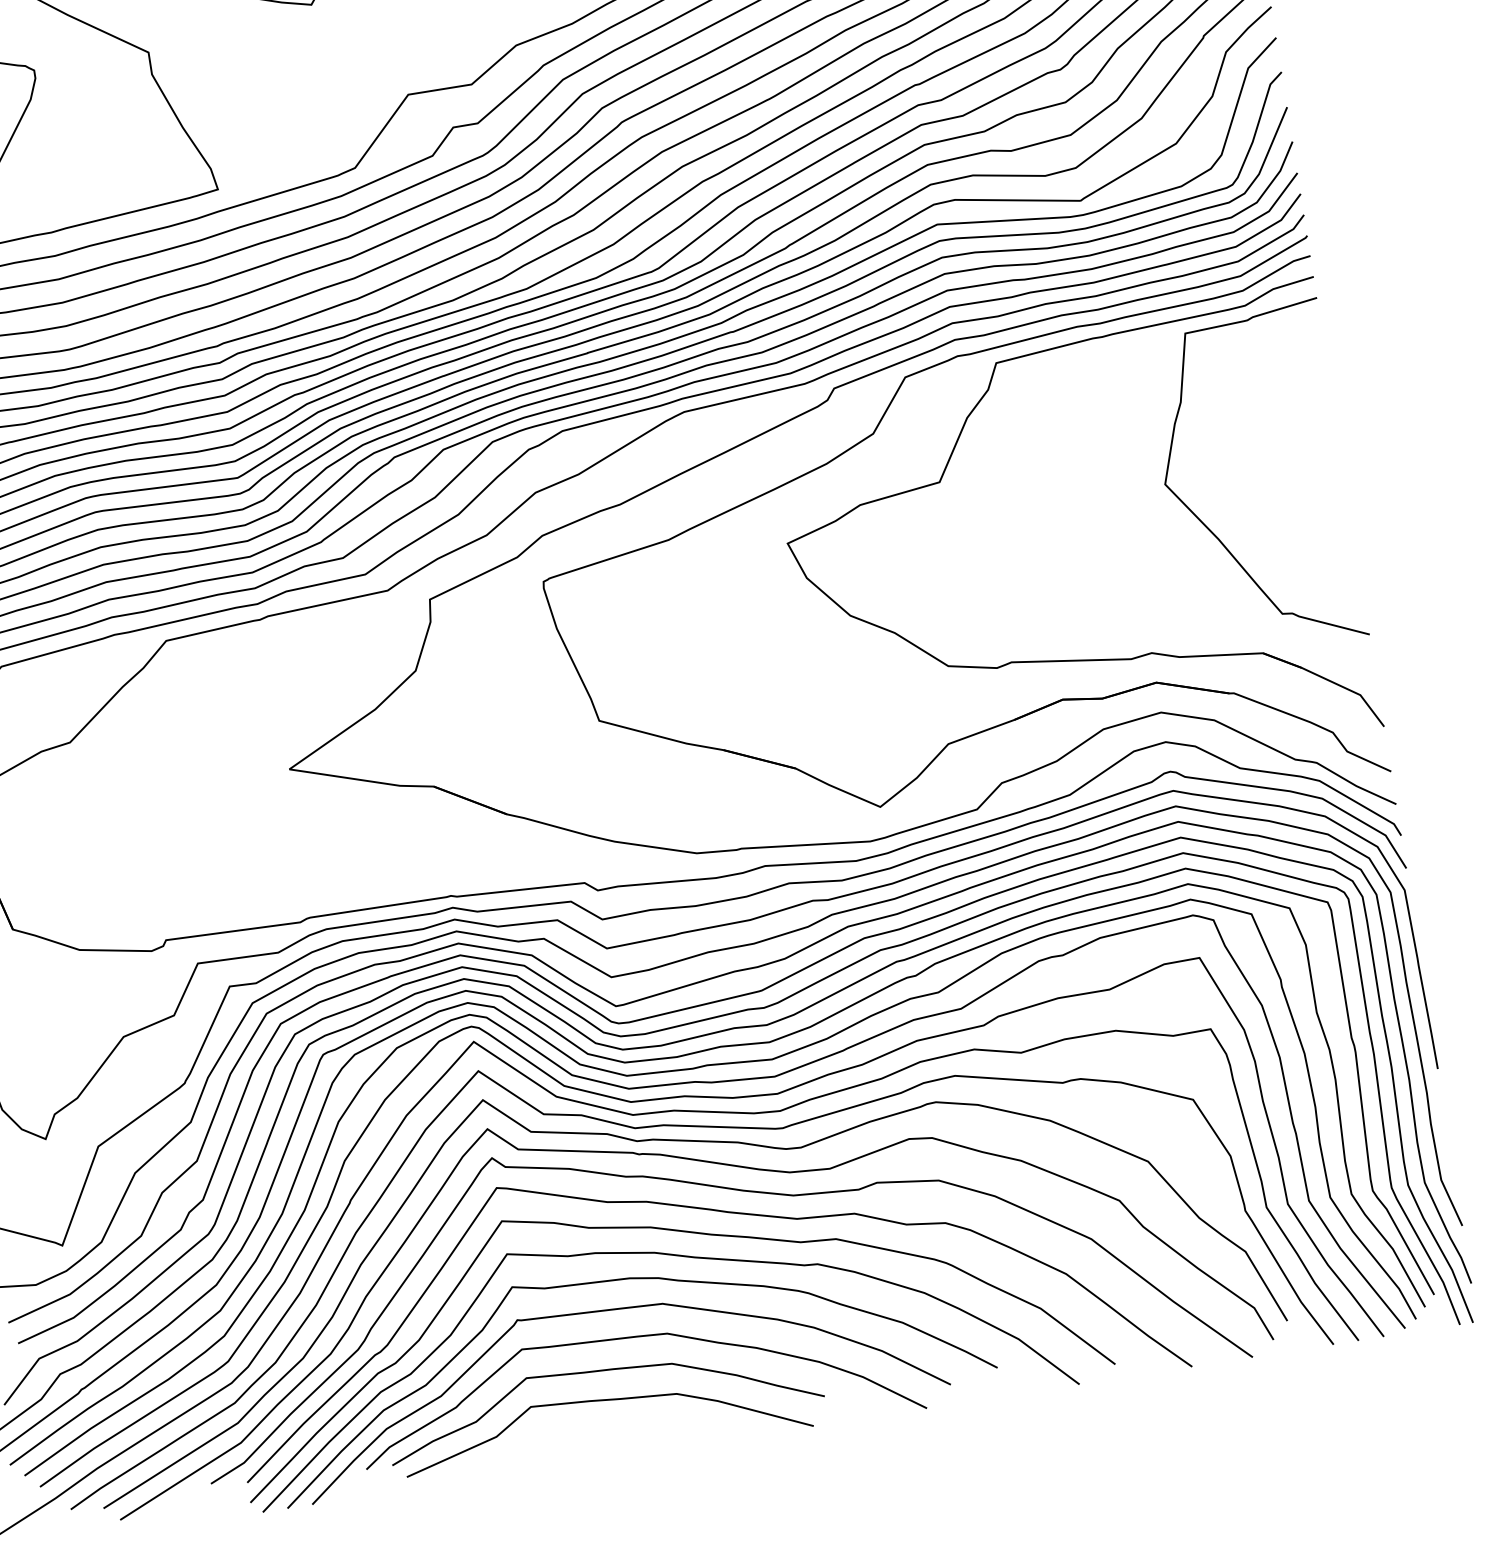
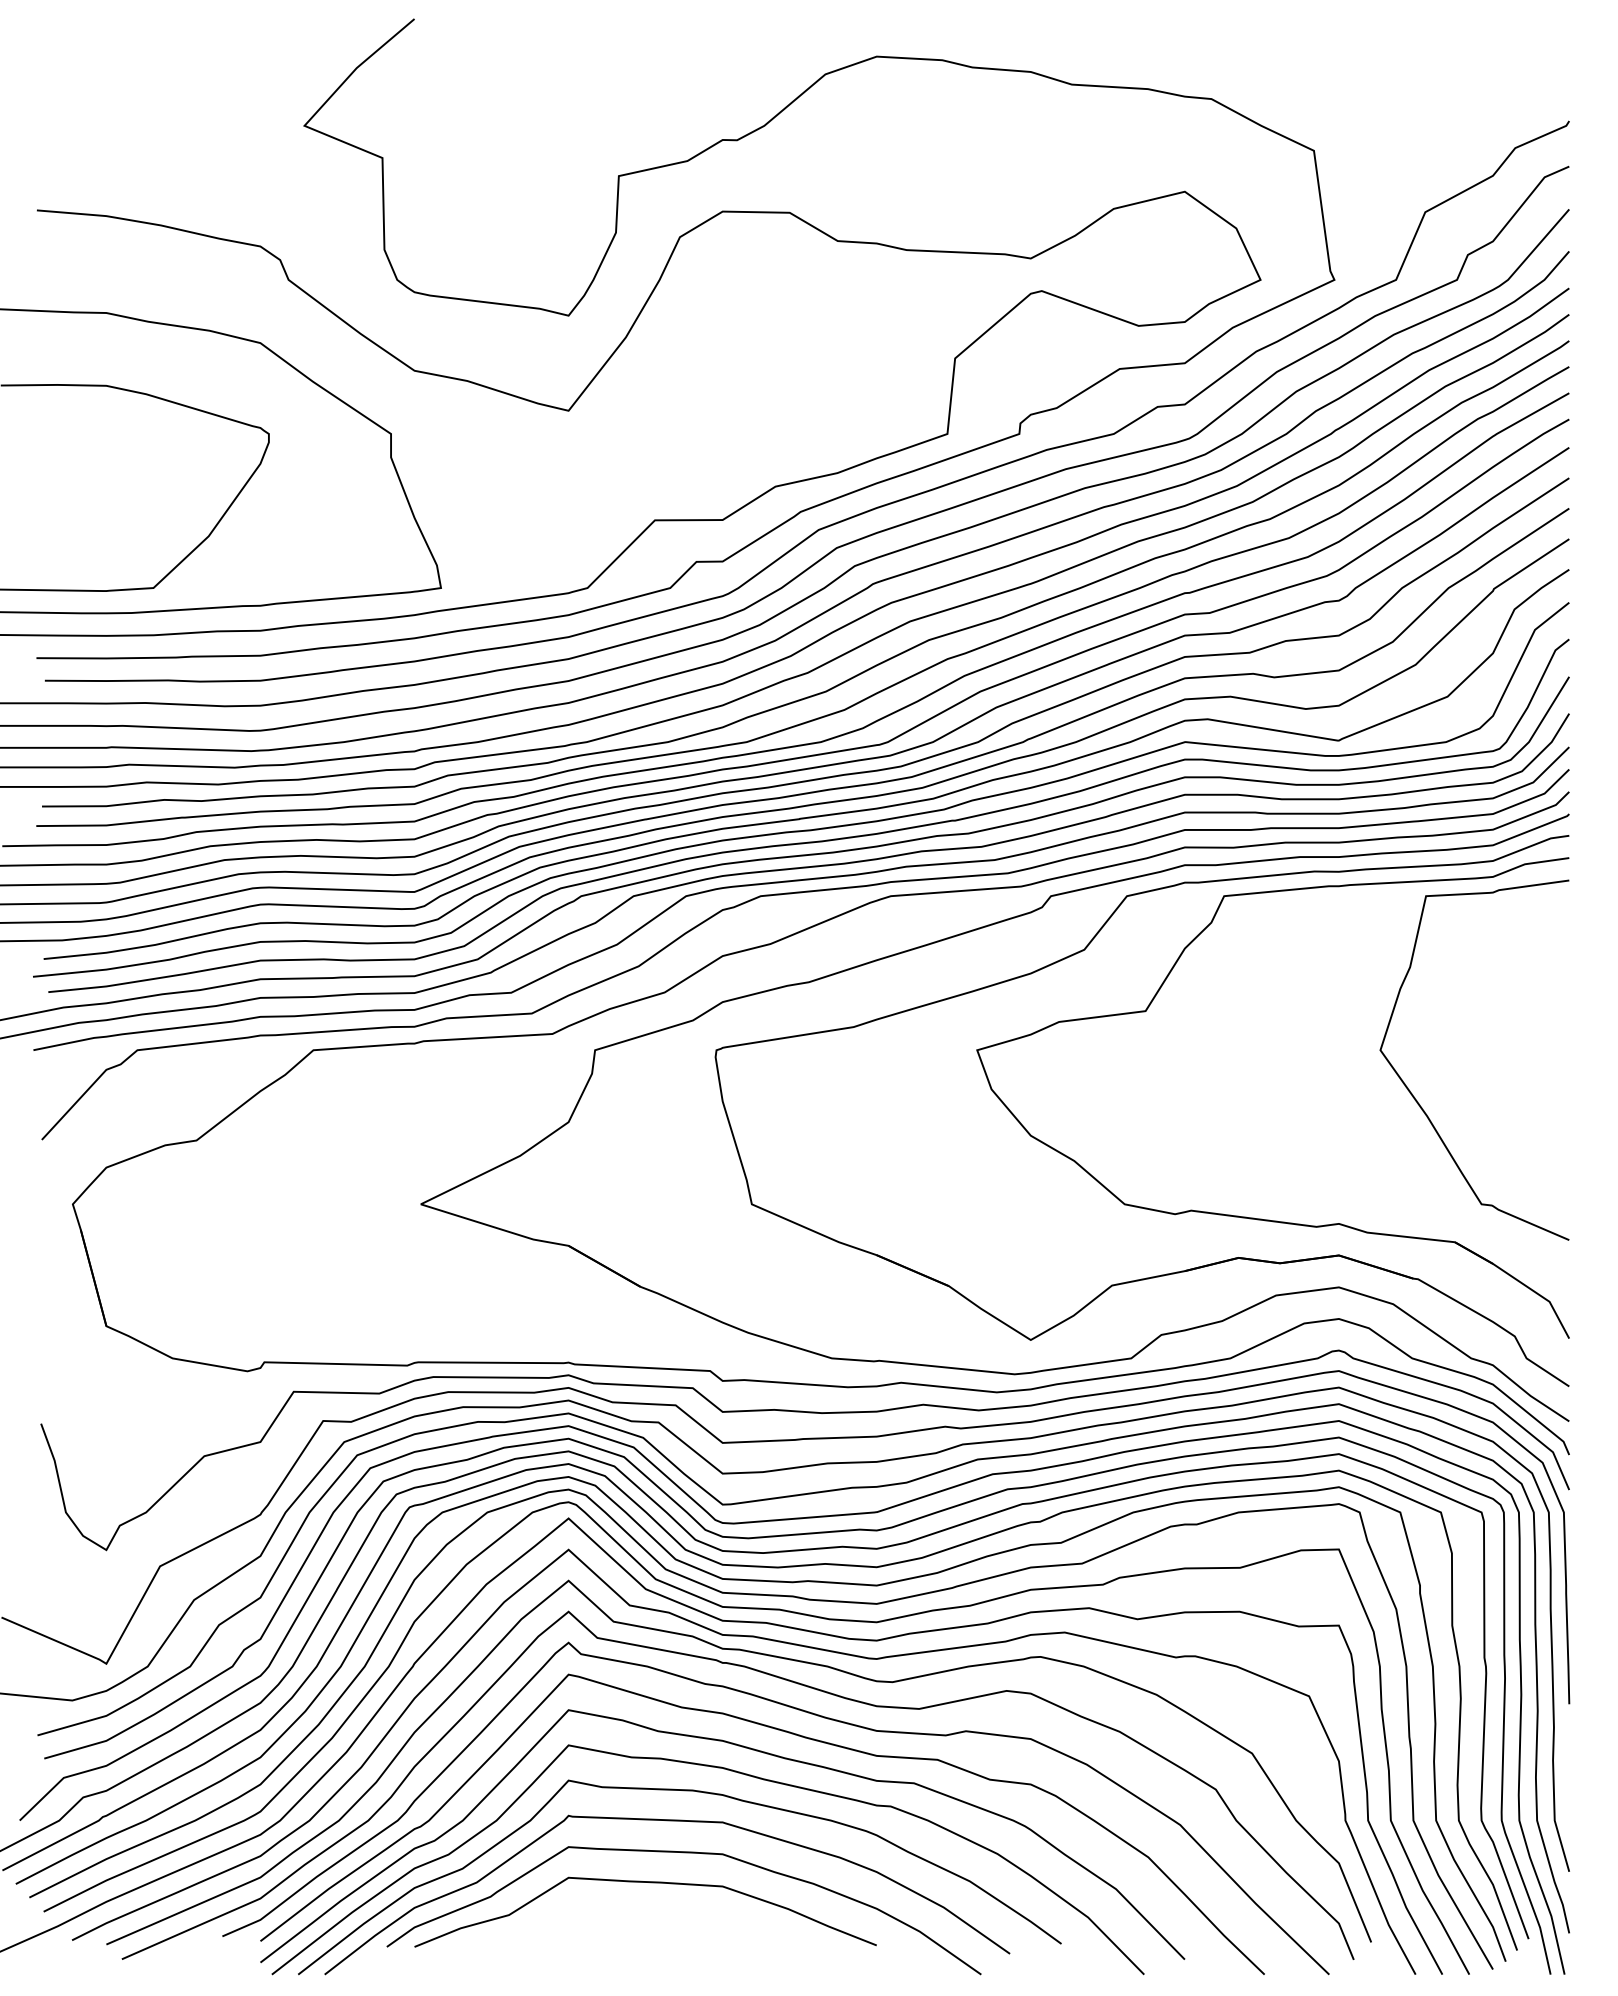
curve: (602, 1401) -> (644, 1914), removed

